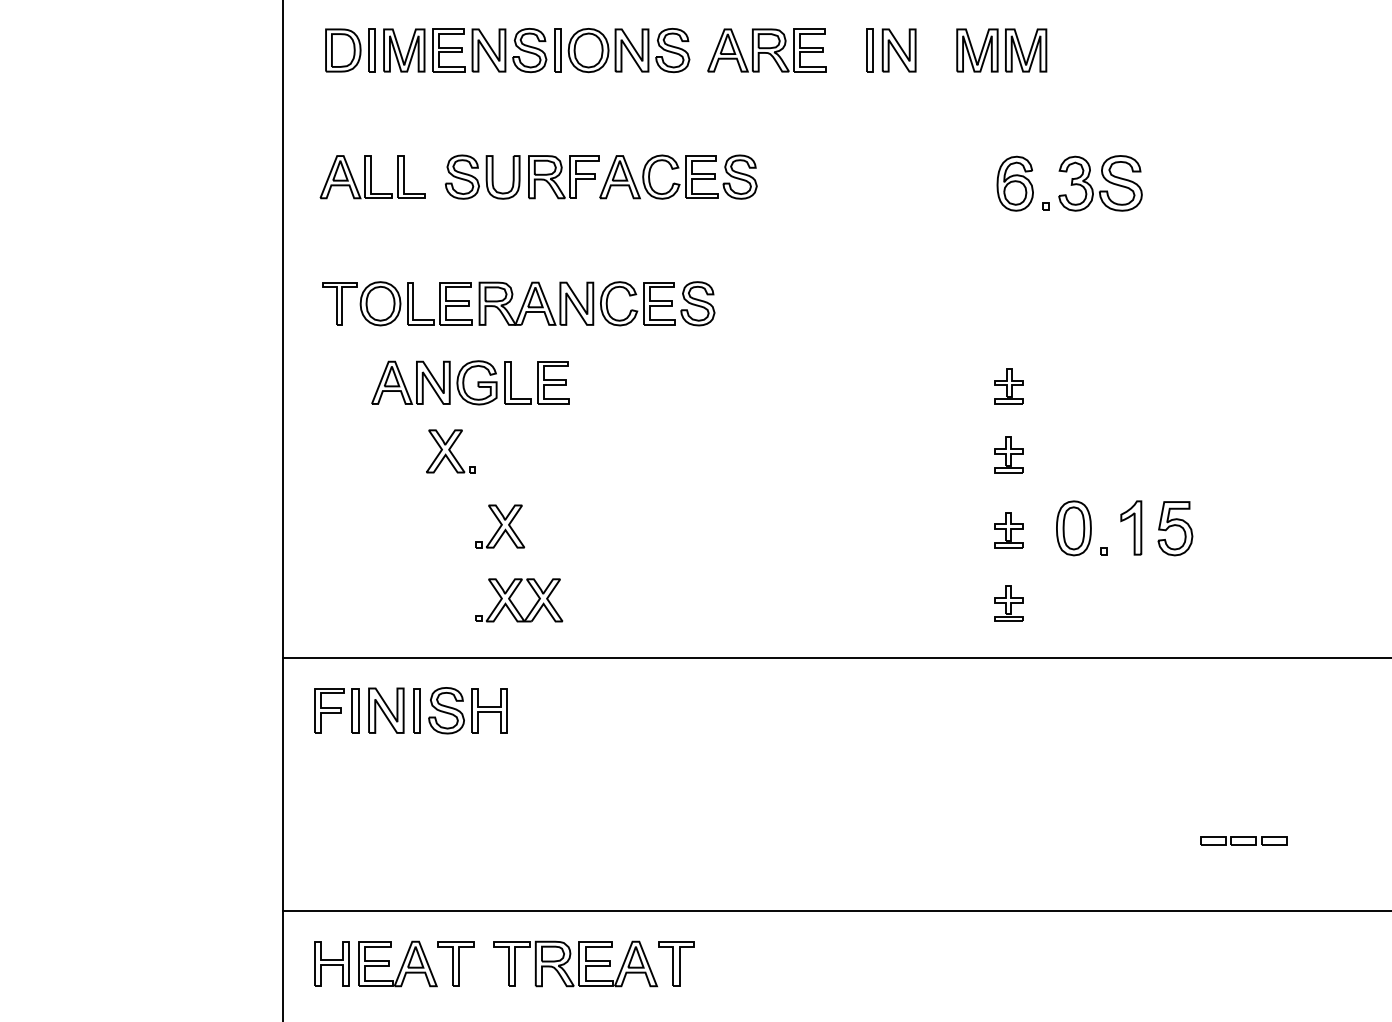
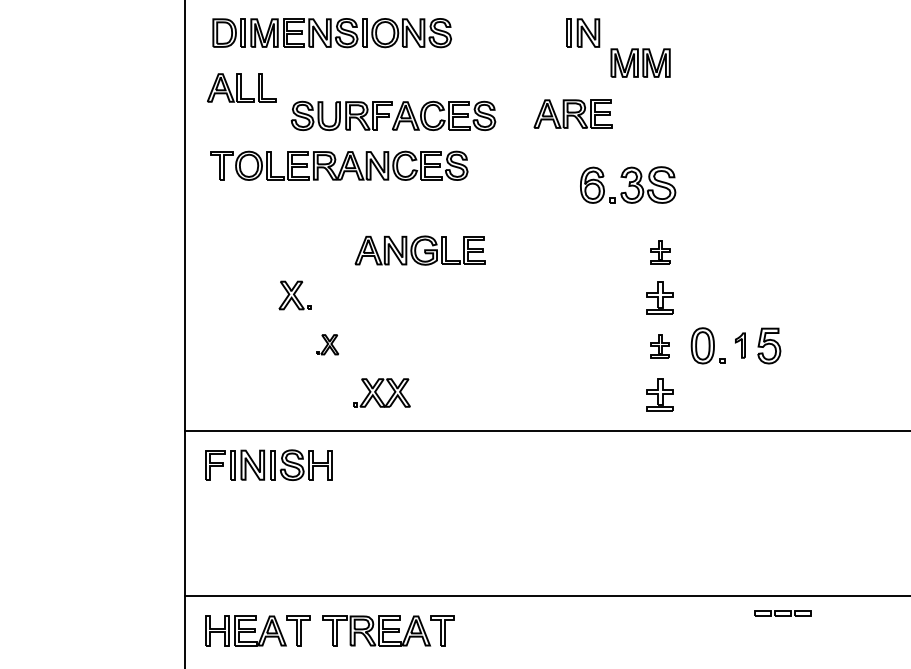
part: (766, 49) -> (572, 113), moved
part: (1001, 49) -> (640, 62), moved
part: (372, 176) -> (241, 87), moved
part: (1070, 182) -> (628, 184), moved
part: (518, 303) -> (339, 165), moved
part: (469, 382) -> (419, 250), moved
part: (1007, 454) -> (659, 297), size x1.4
part: (500, 526) -> (327, 344), size x0.7
part: (1131, 527) -> (740, 345), size x0.7
part: (518, 599) -> (381, 392), moved
part: (1007, 604) -> (659, 395), size x1.4
part: (1242, 841) -> (782, 613), moved

